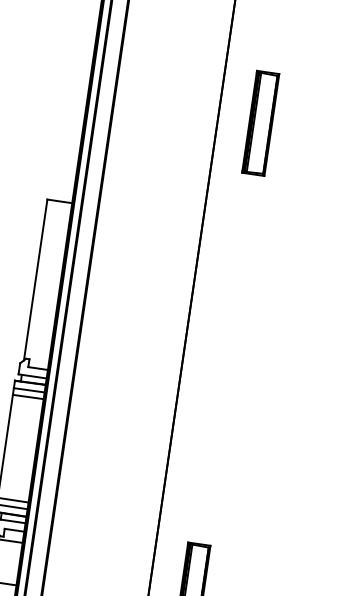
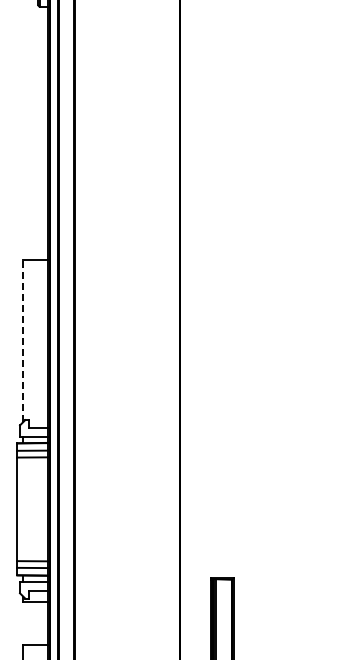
part: (260, 123) -> (222, 154), removed
line: (35, 280) -> (23, 341), solid -> dashed

